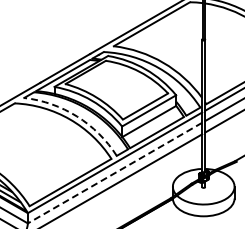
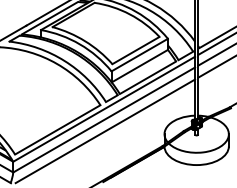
arc: (77, 116) -> (64, 60), dashed -> solid
line: (115, 173) -> (104, 120), dashed -> solid

